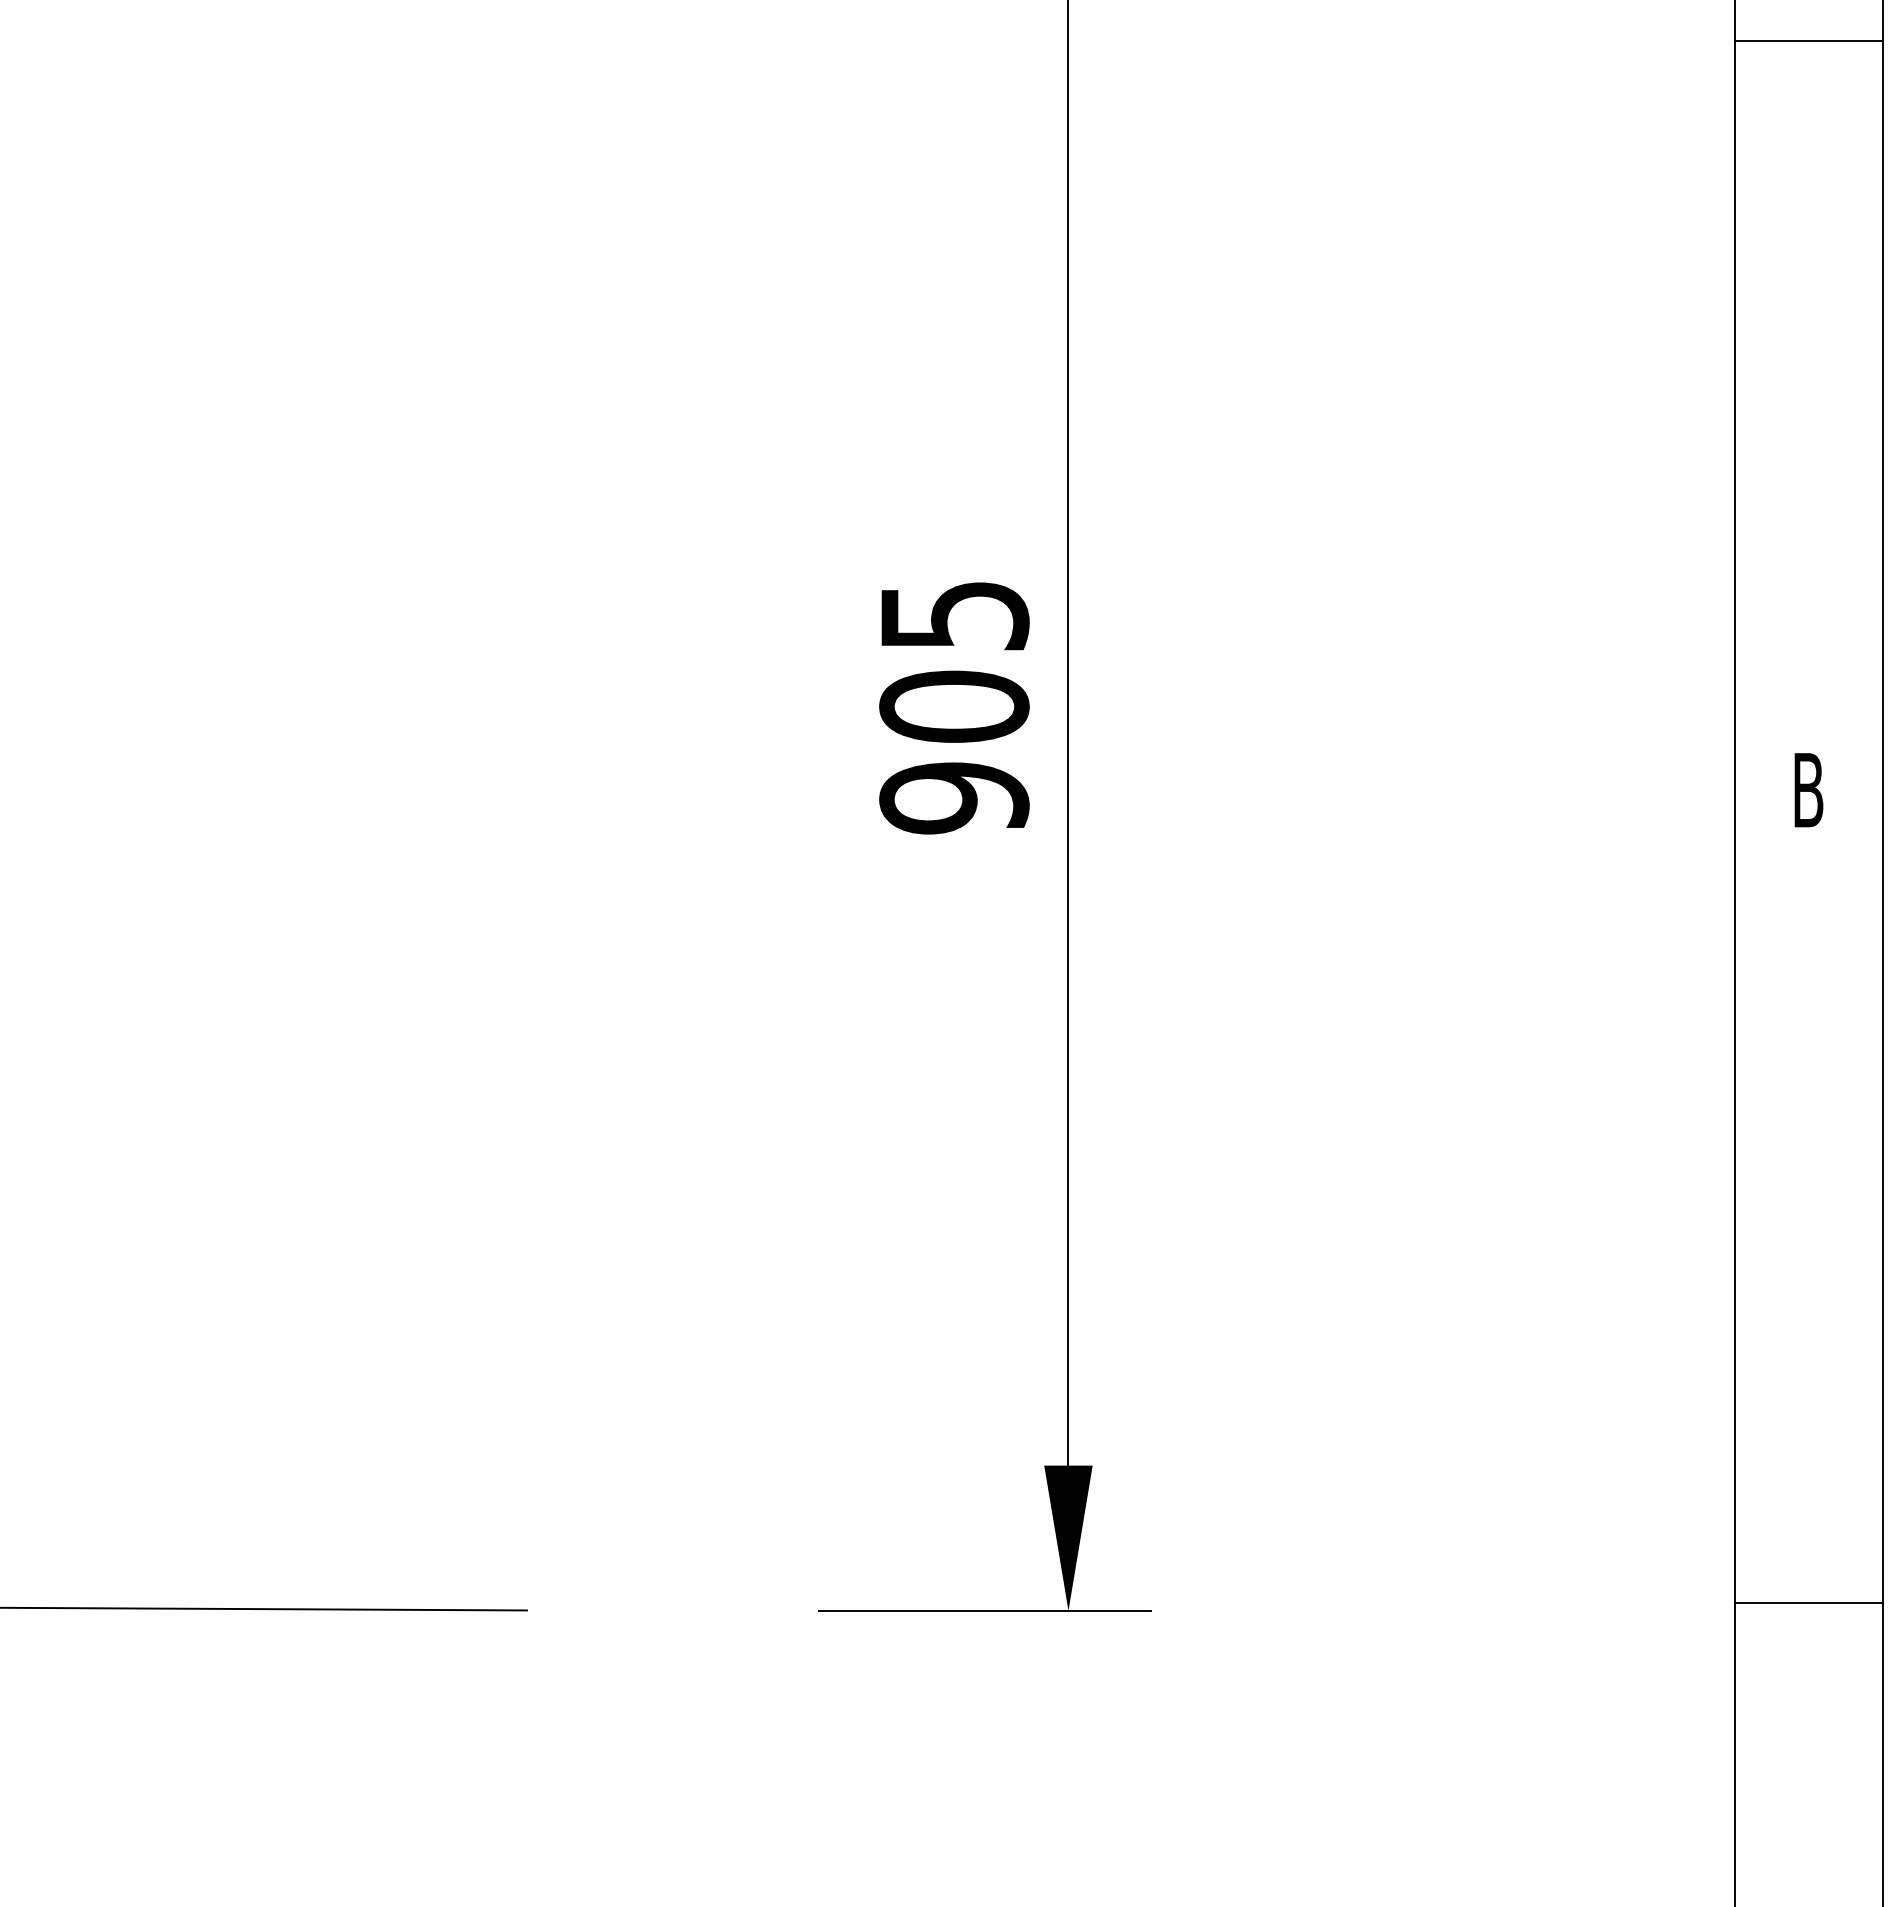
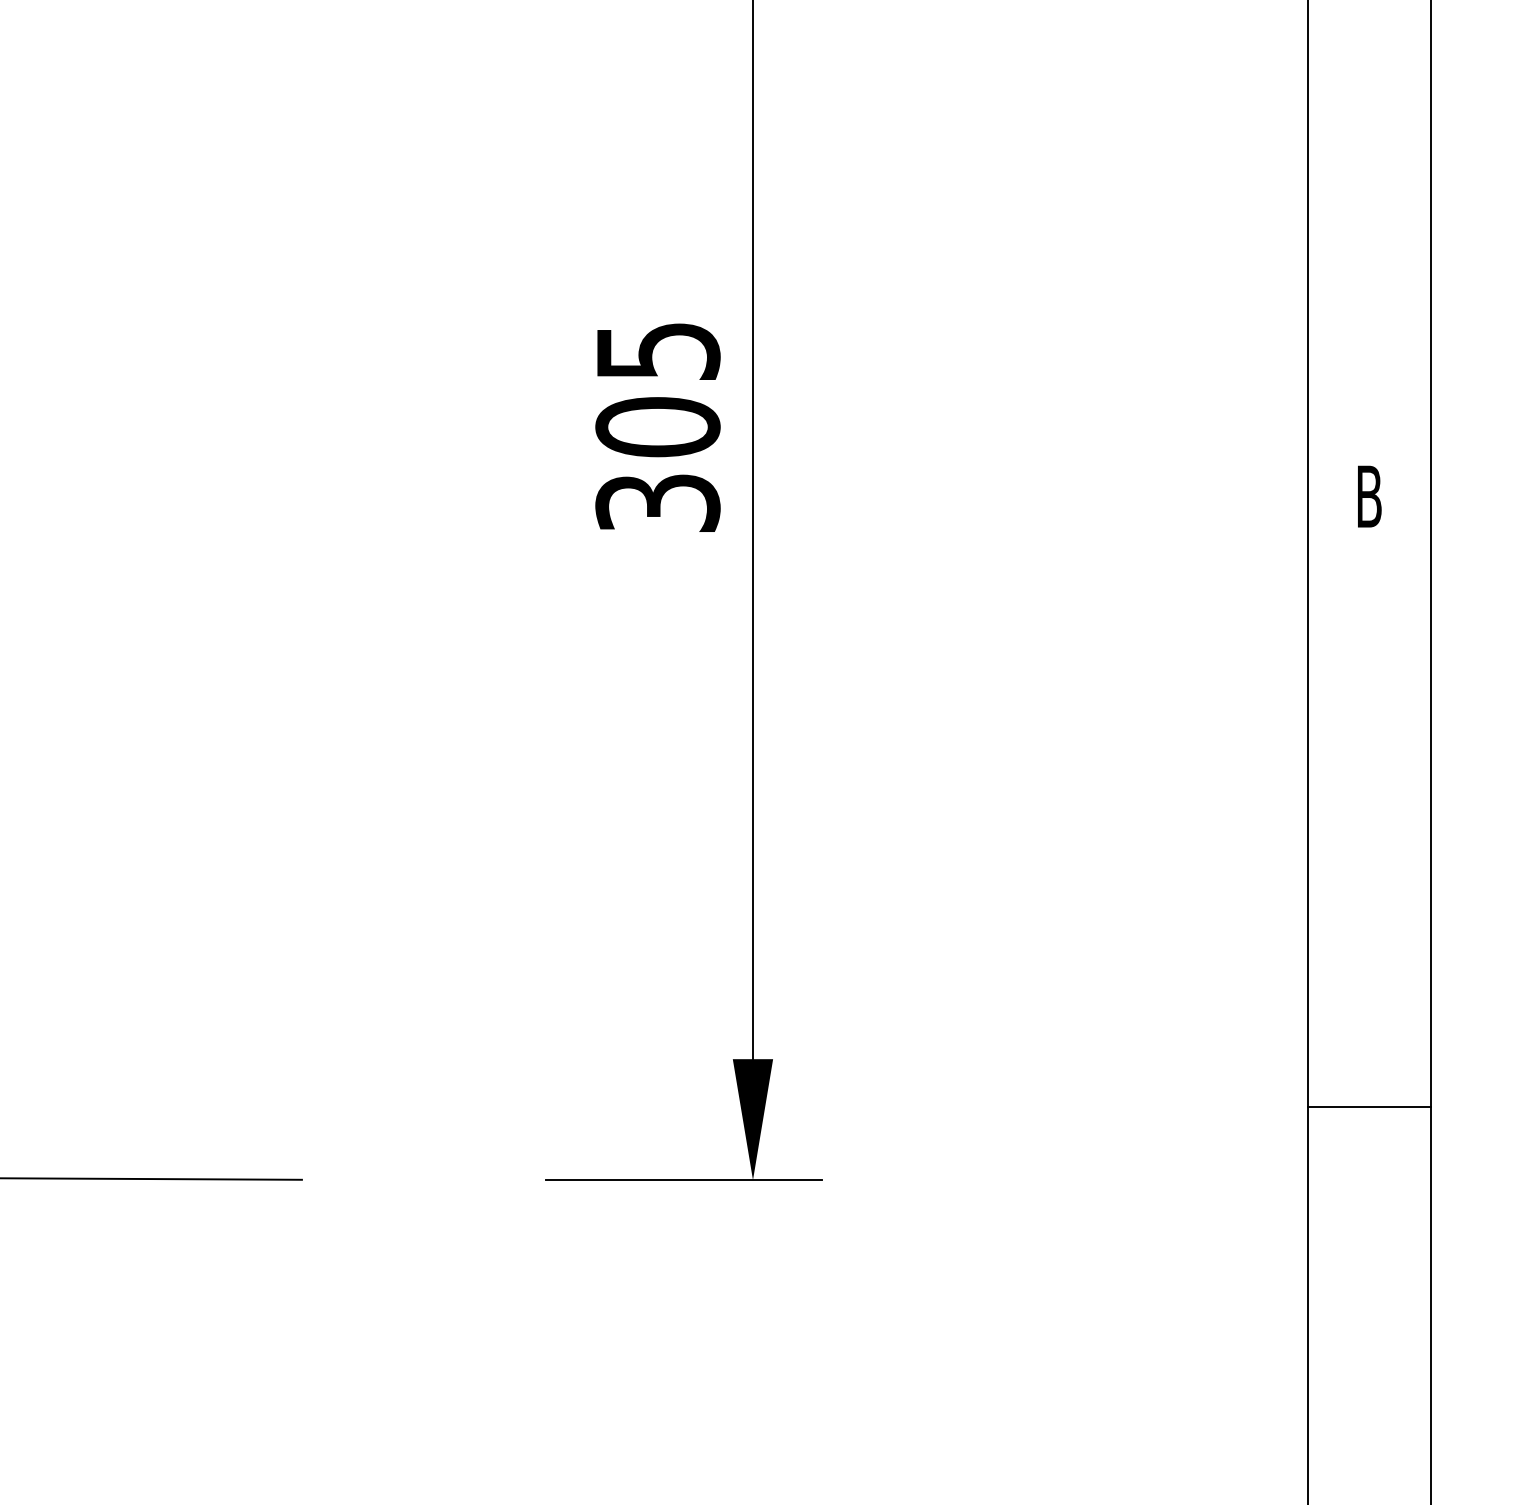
text: (954, 798) -> (658, 503), 905 -> 305
line: (1808, 1603) -> (1369, 1107), moved

